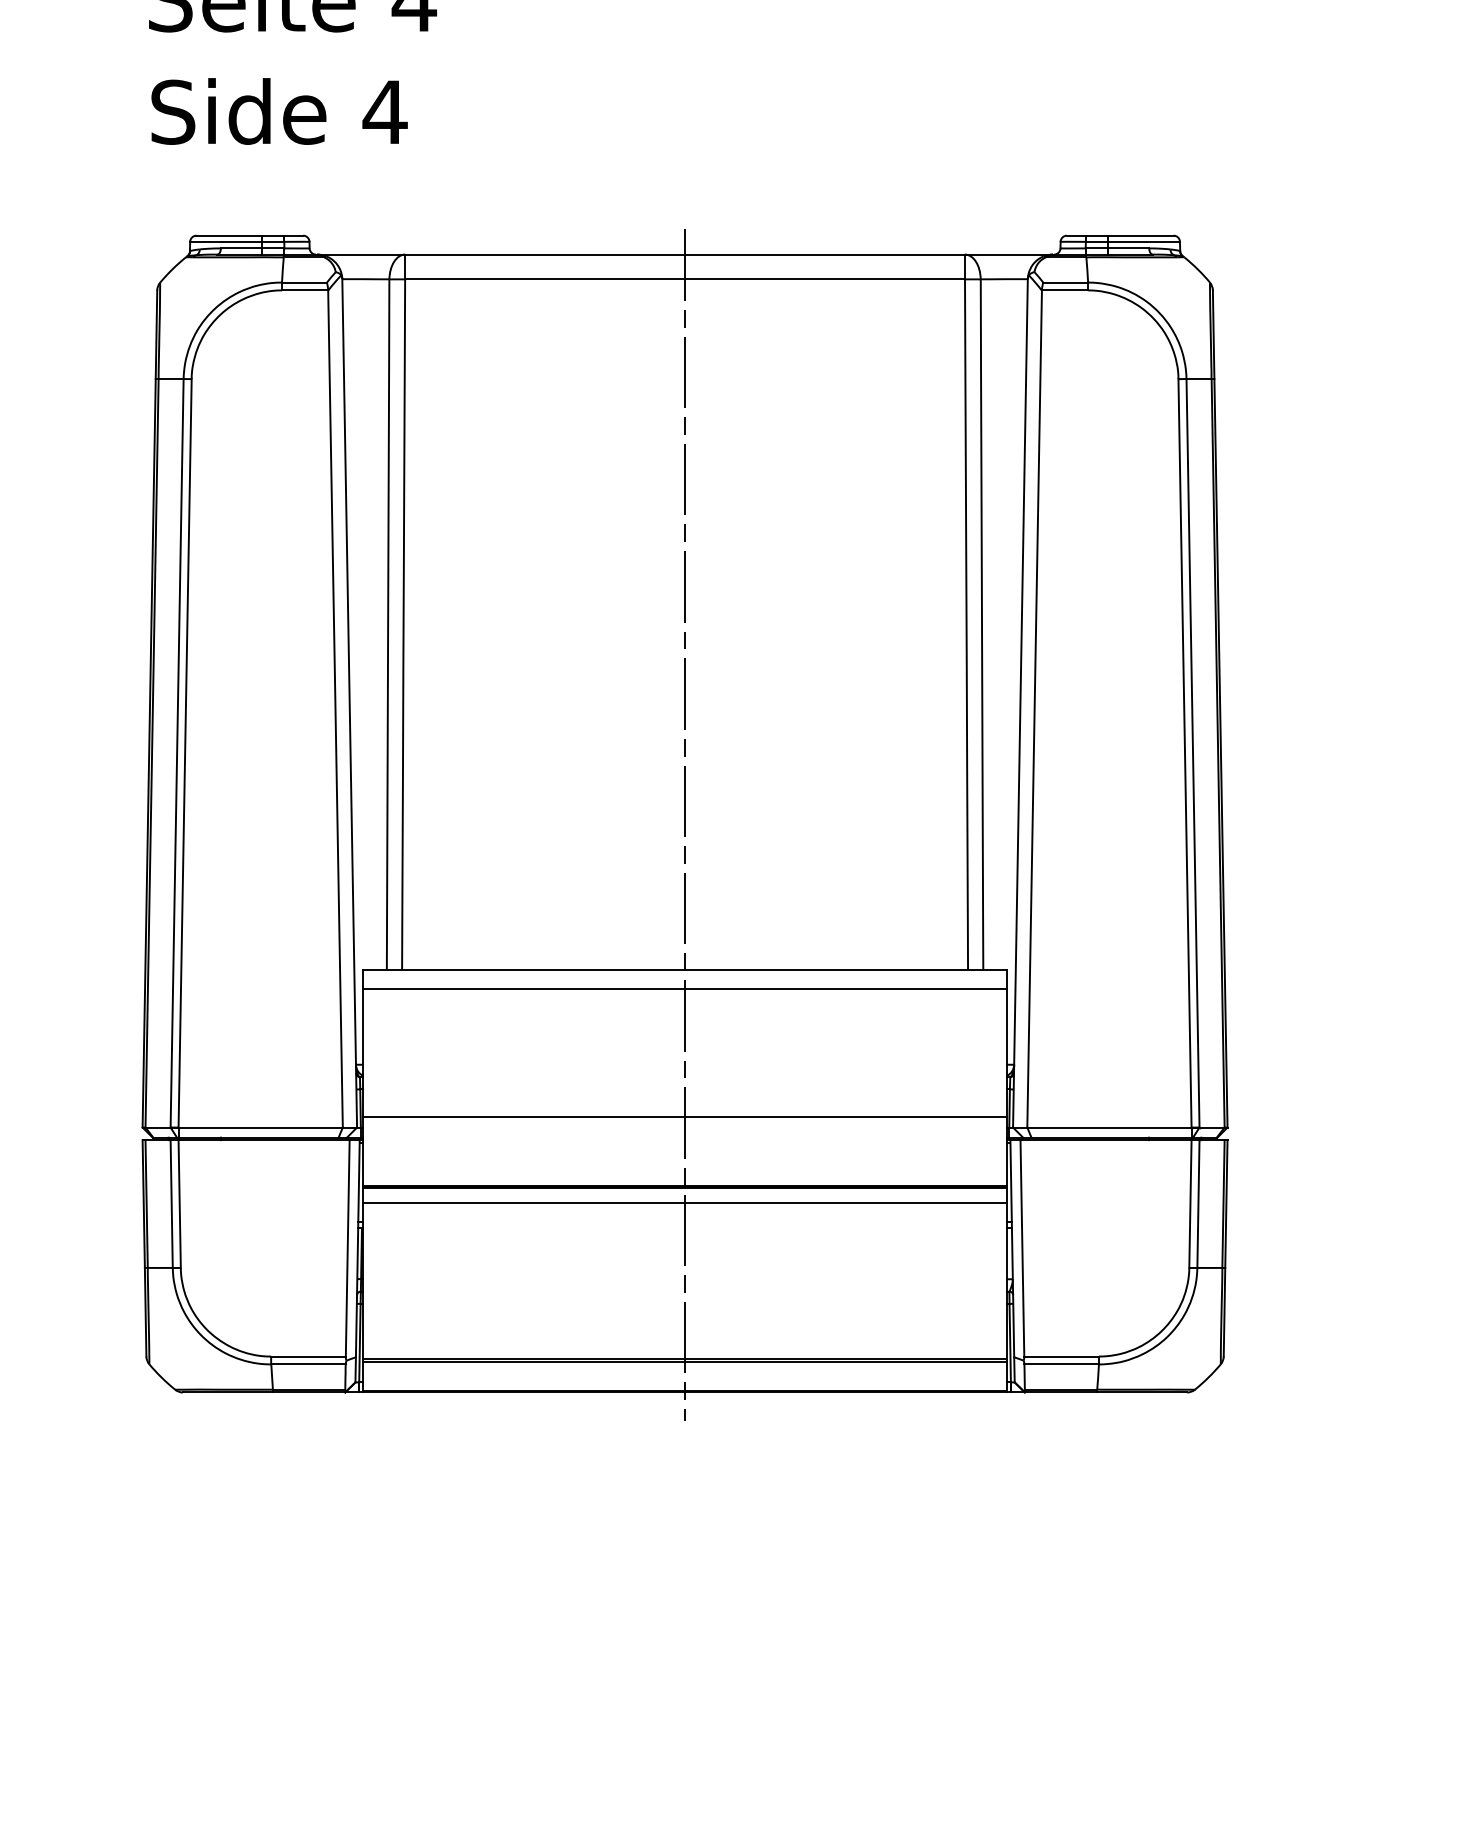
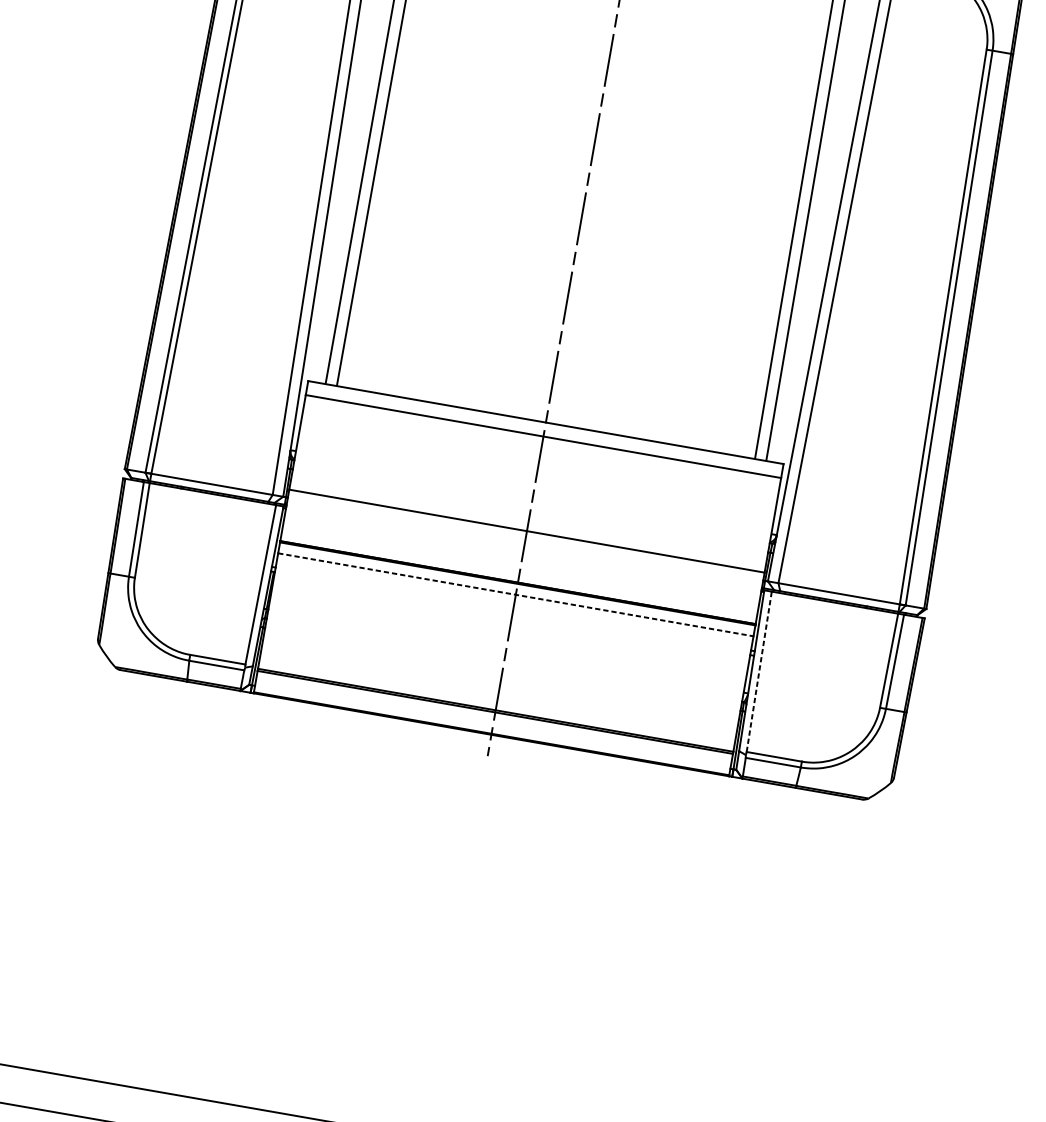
line: (685, 1203) -> (516, 595), solid -> dashed
line: (1022, 1247) -> (759, 671), solid -> dashed

